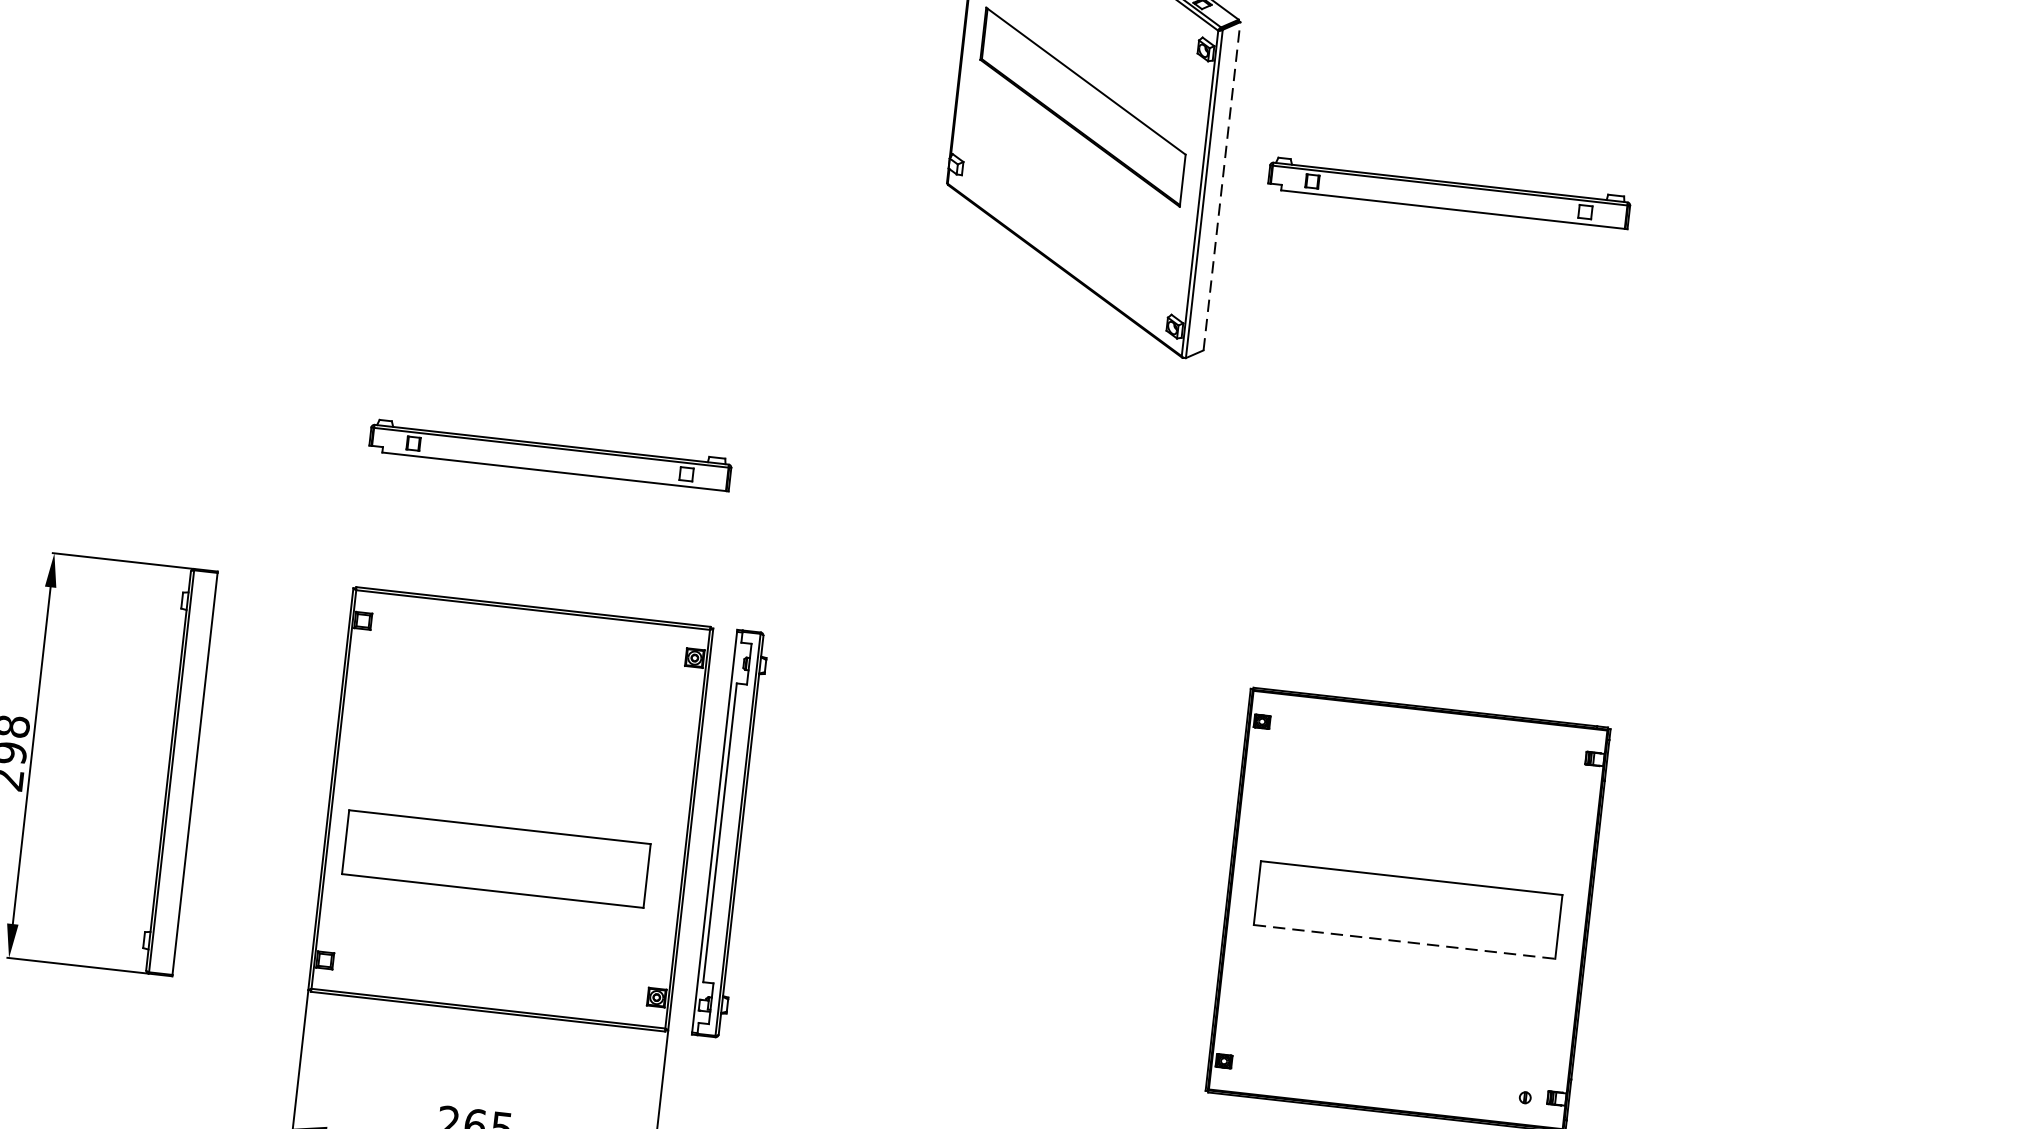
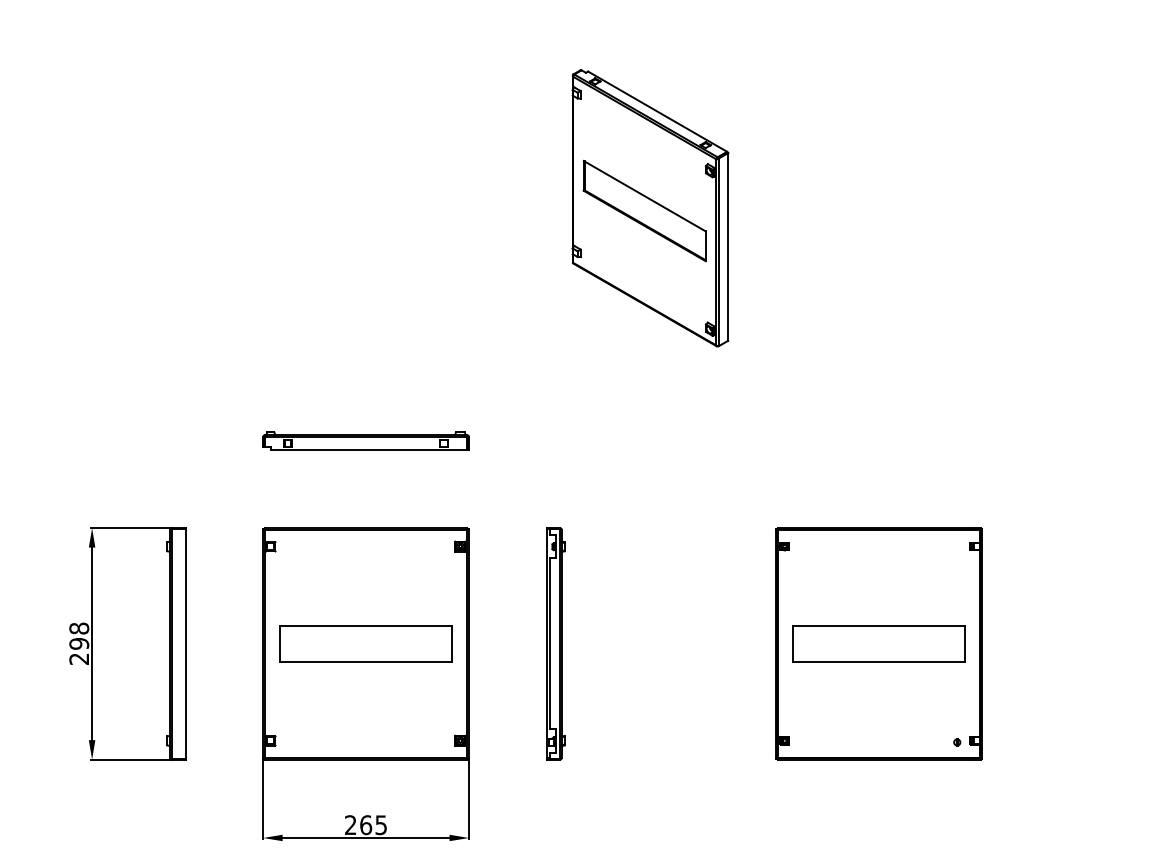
line: (1222, 185) -> (728, 246), dashed -> solid
part: (1448, 191) -> (856, 235), removed
part: (730, 833) -> (555, 643), moved
part: (495, 858) -> (365, 643), moved
line: (1404, 942) -> (879, 662), dashed -> solid

